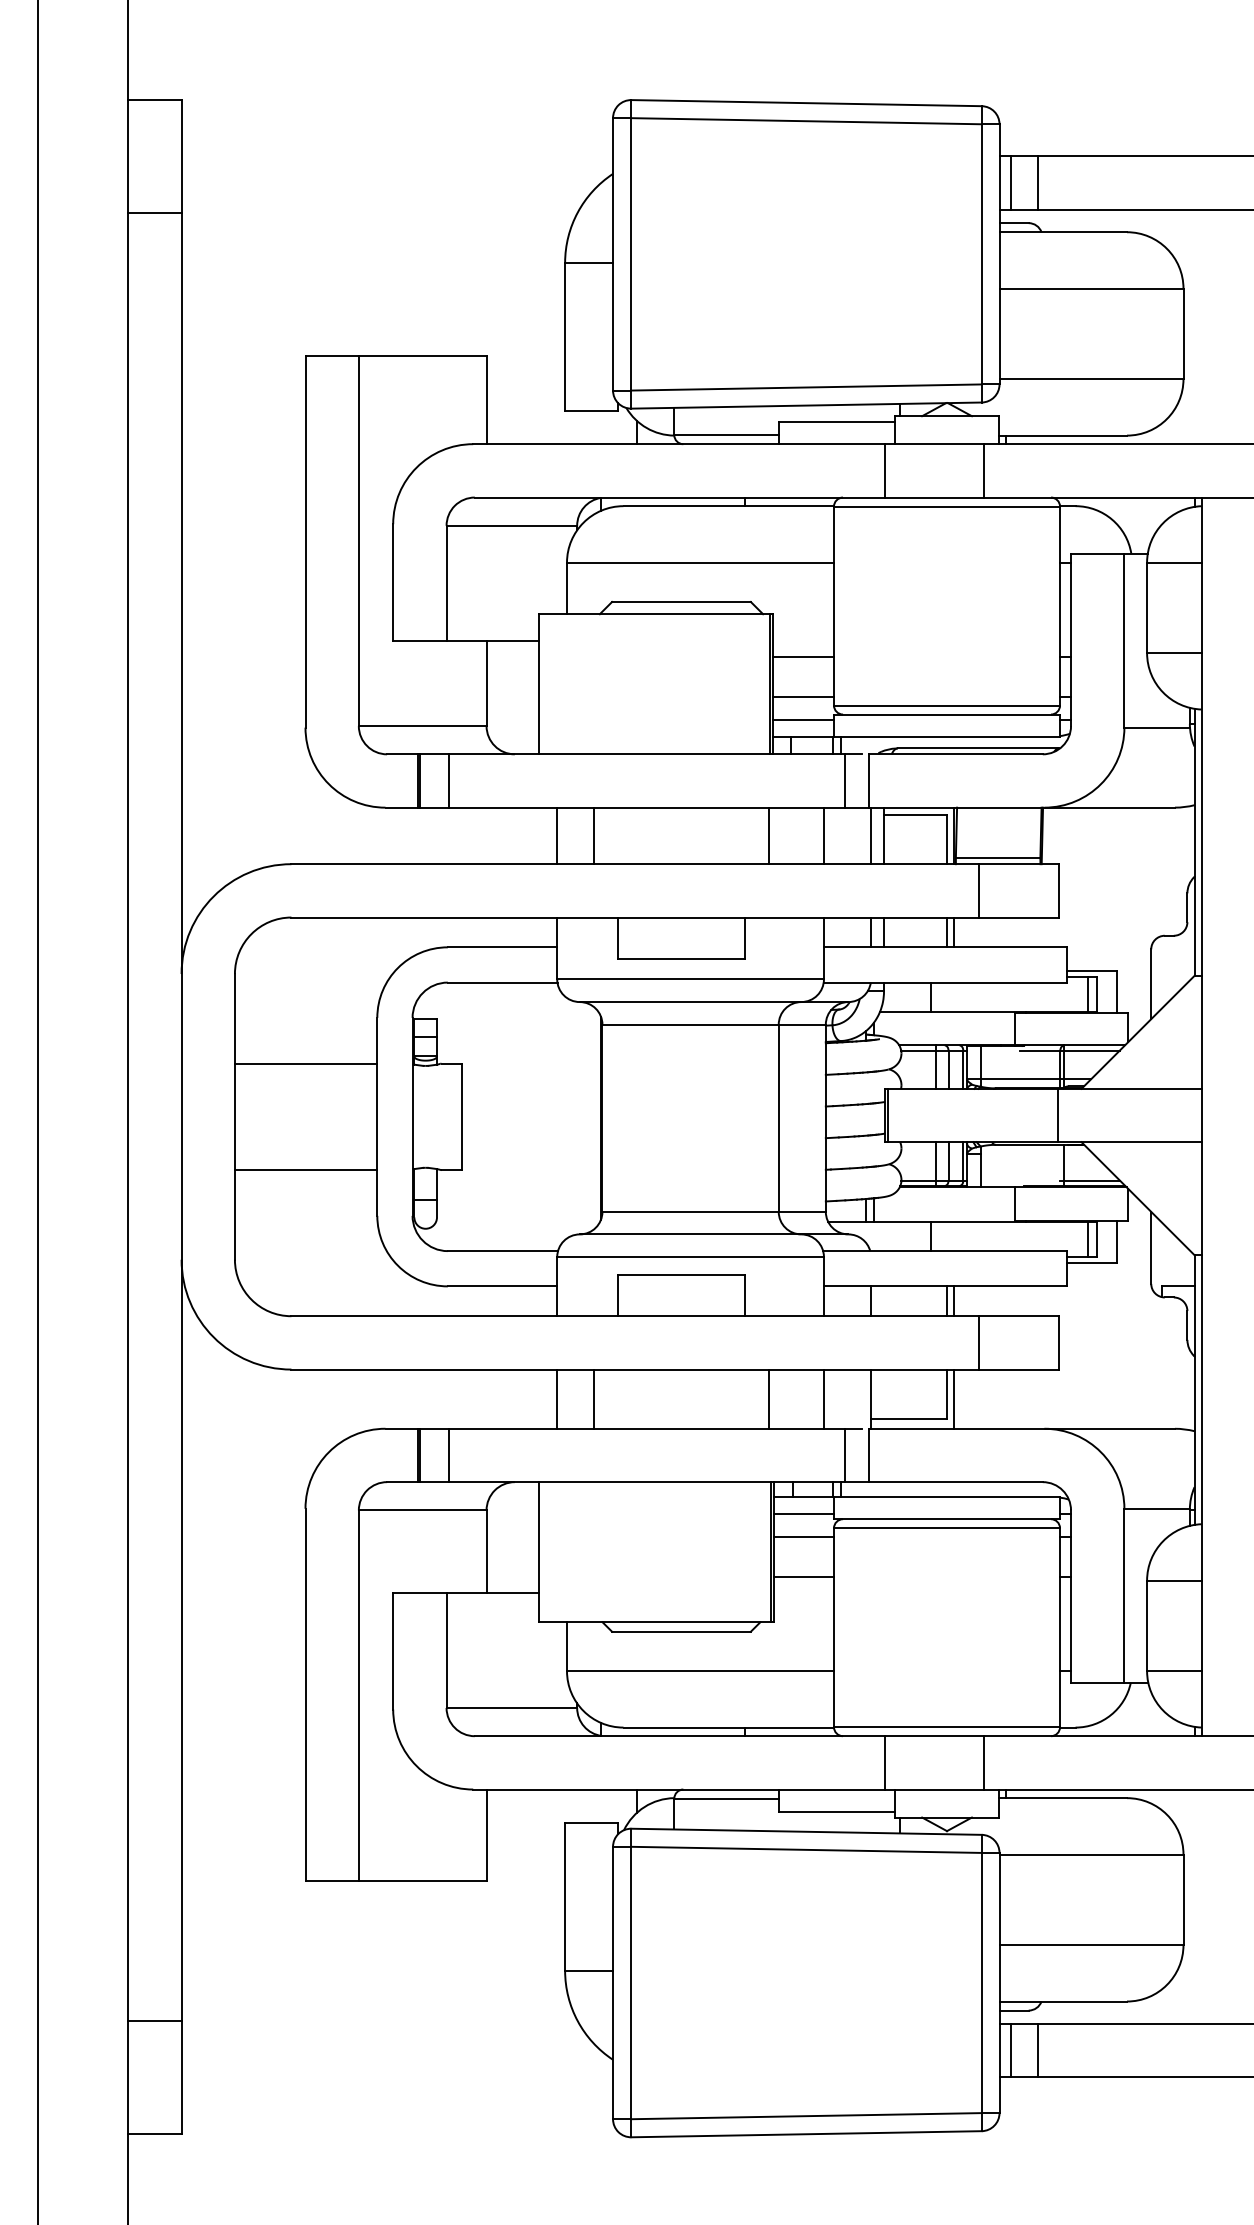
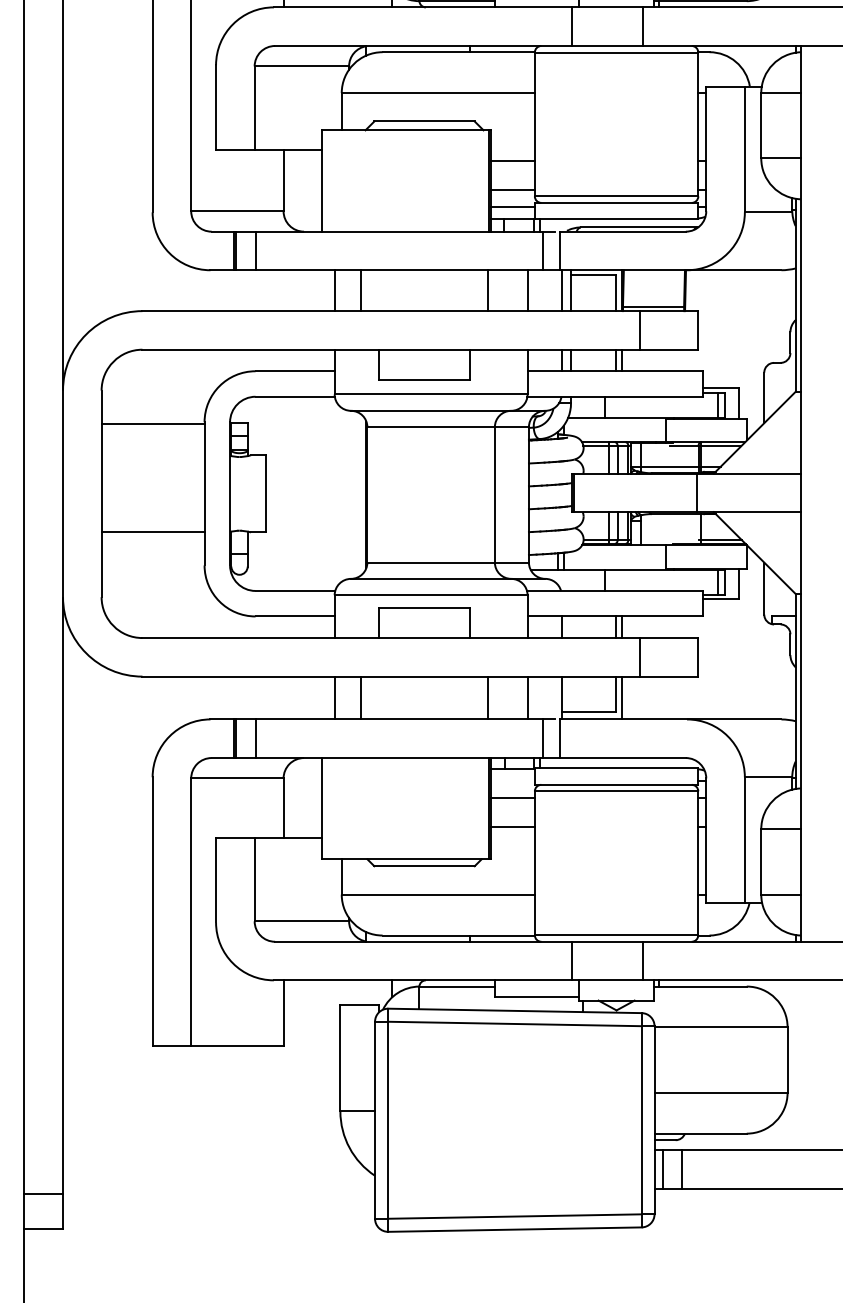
line: (305, 1063) -> (152, 424), moved
line: (803, 1513) -> (512, 780), removed
line: (154, 2020) -> (43, 1193), moved

